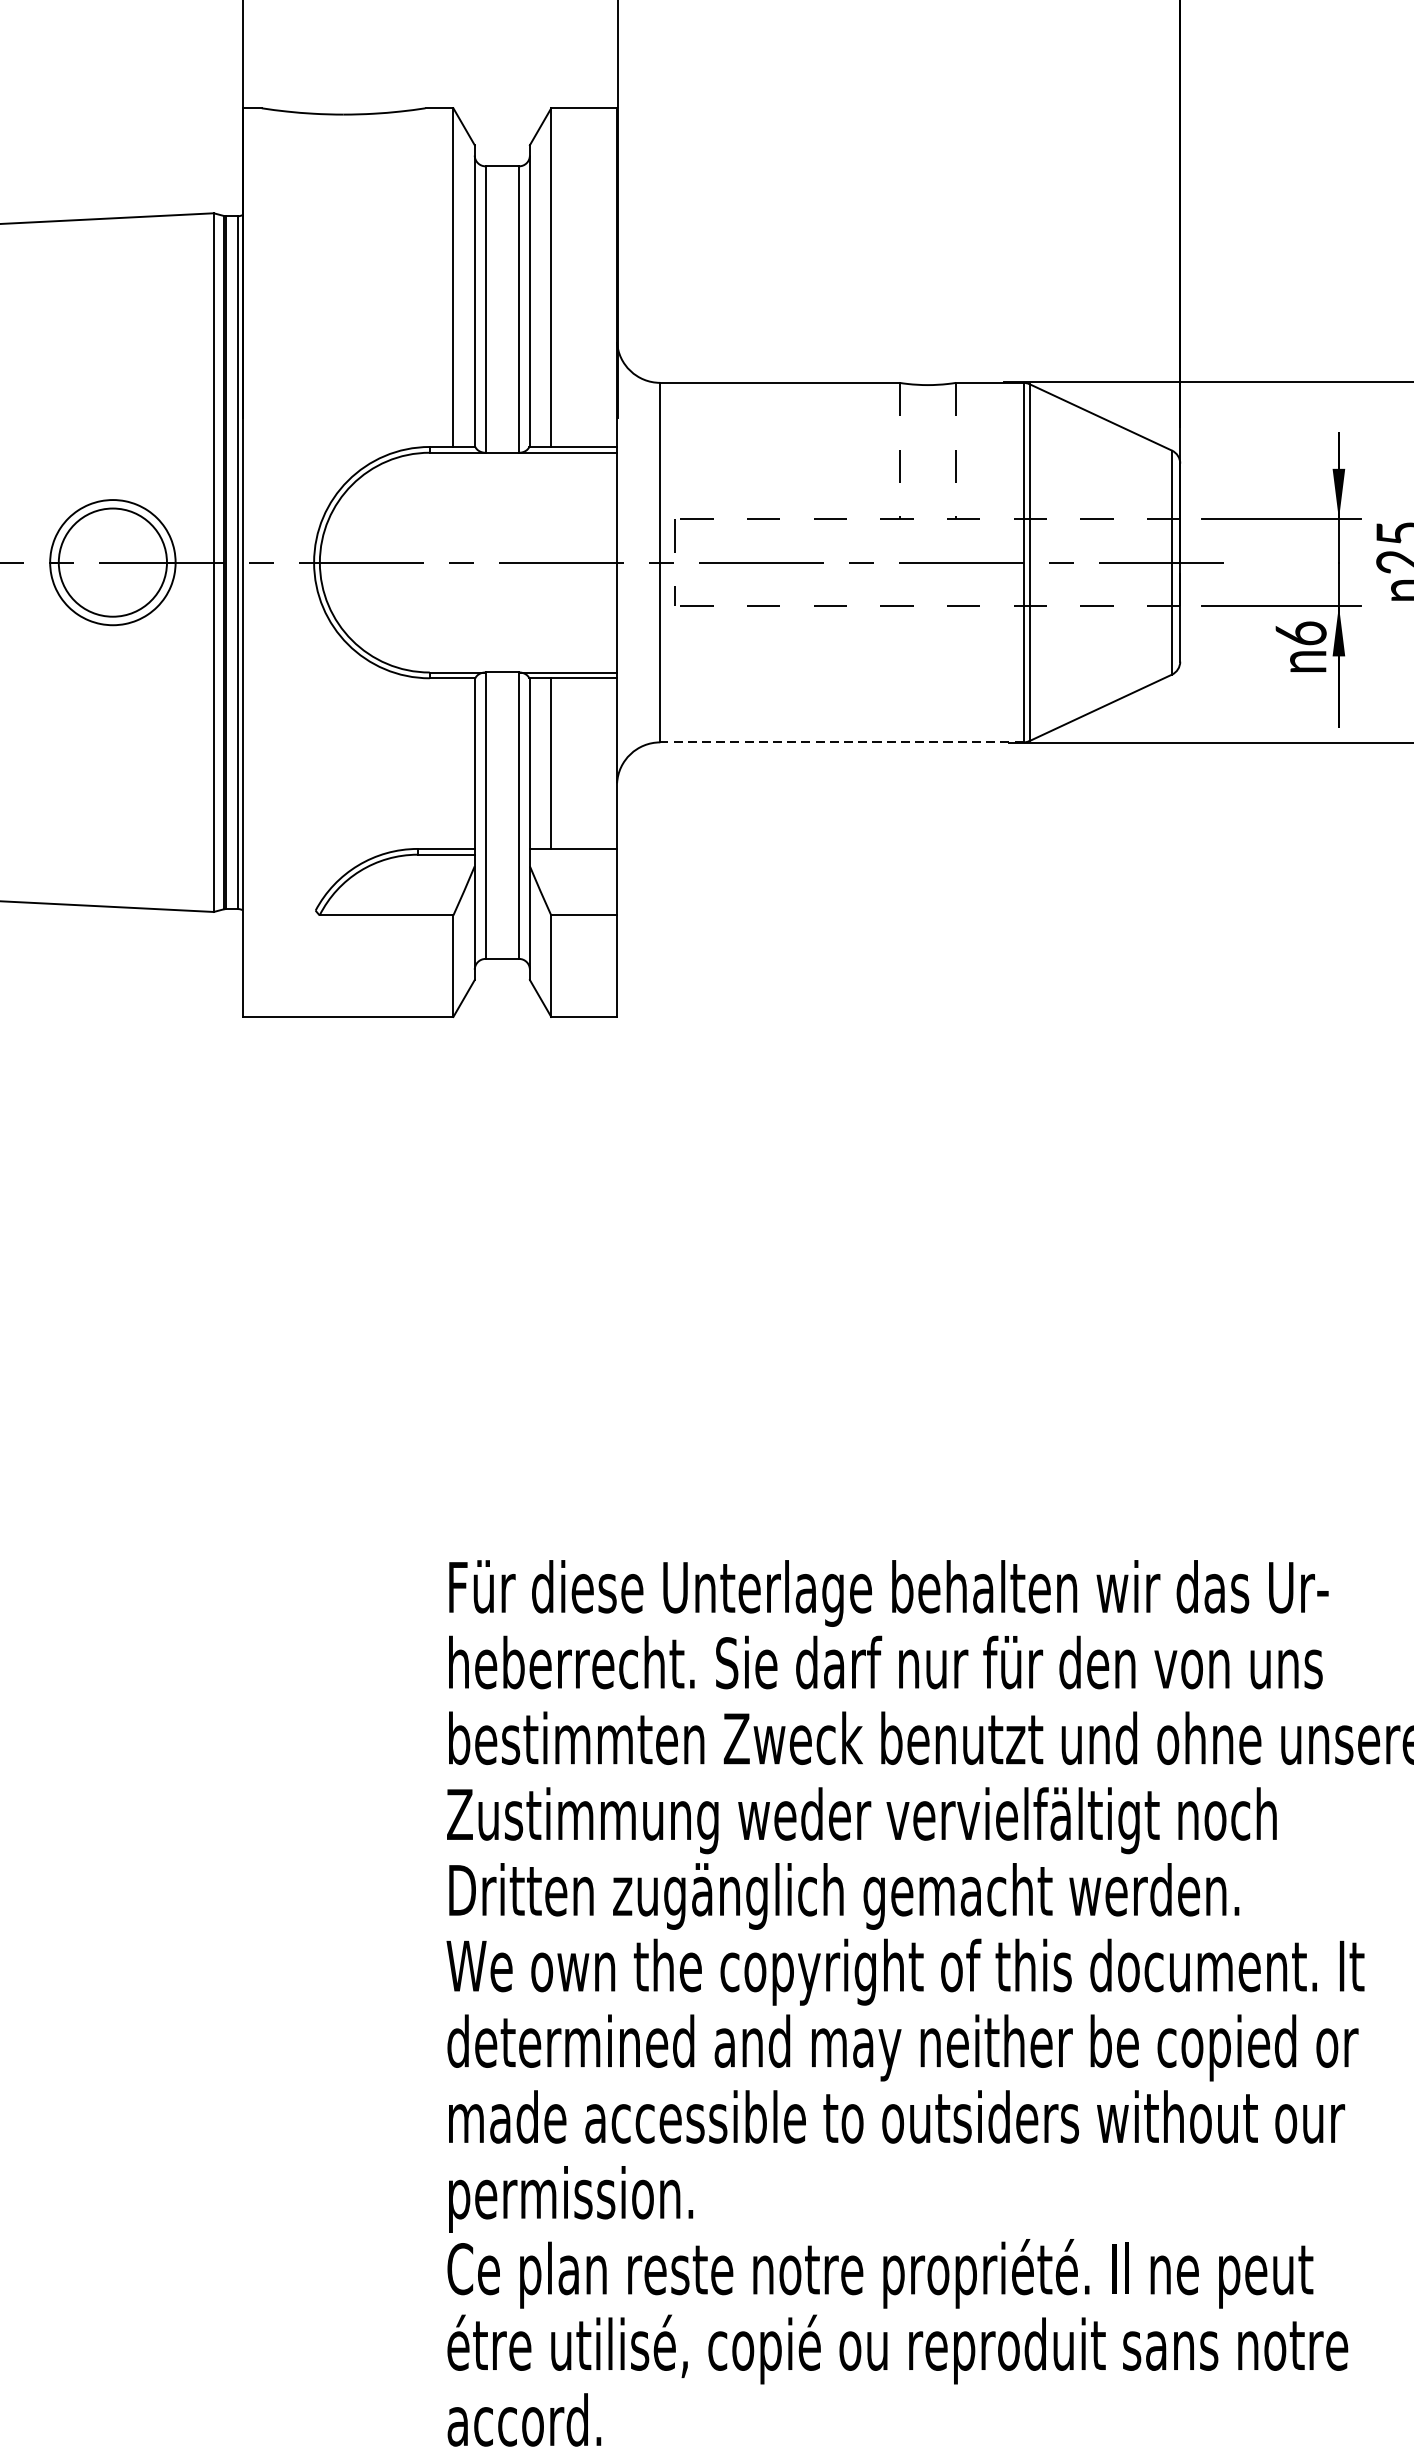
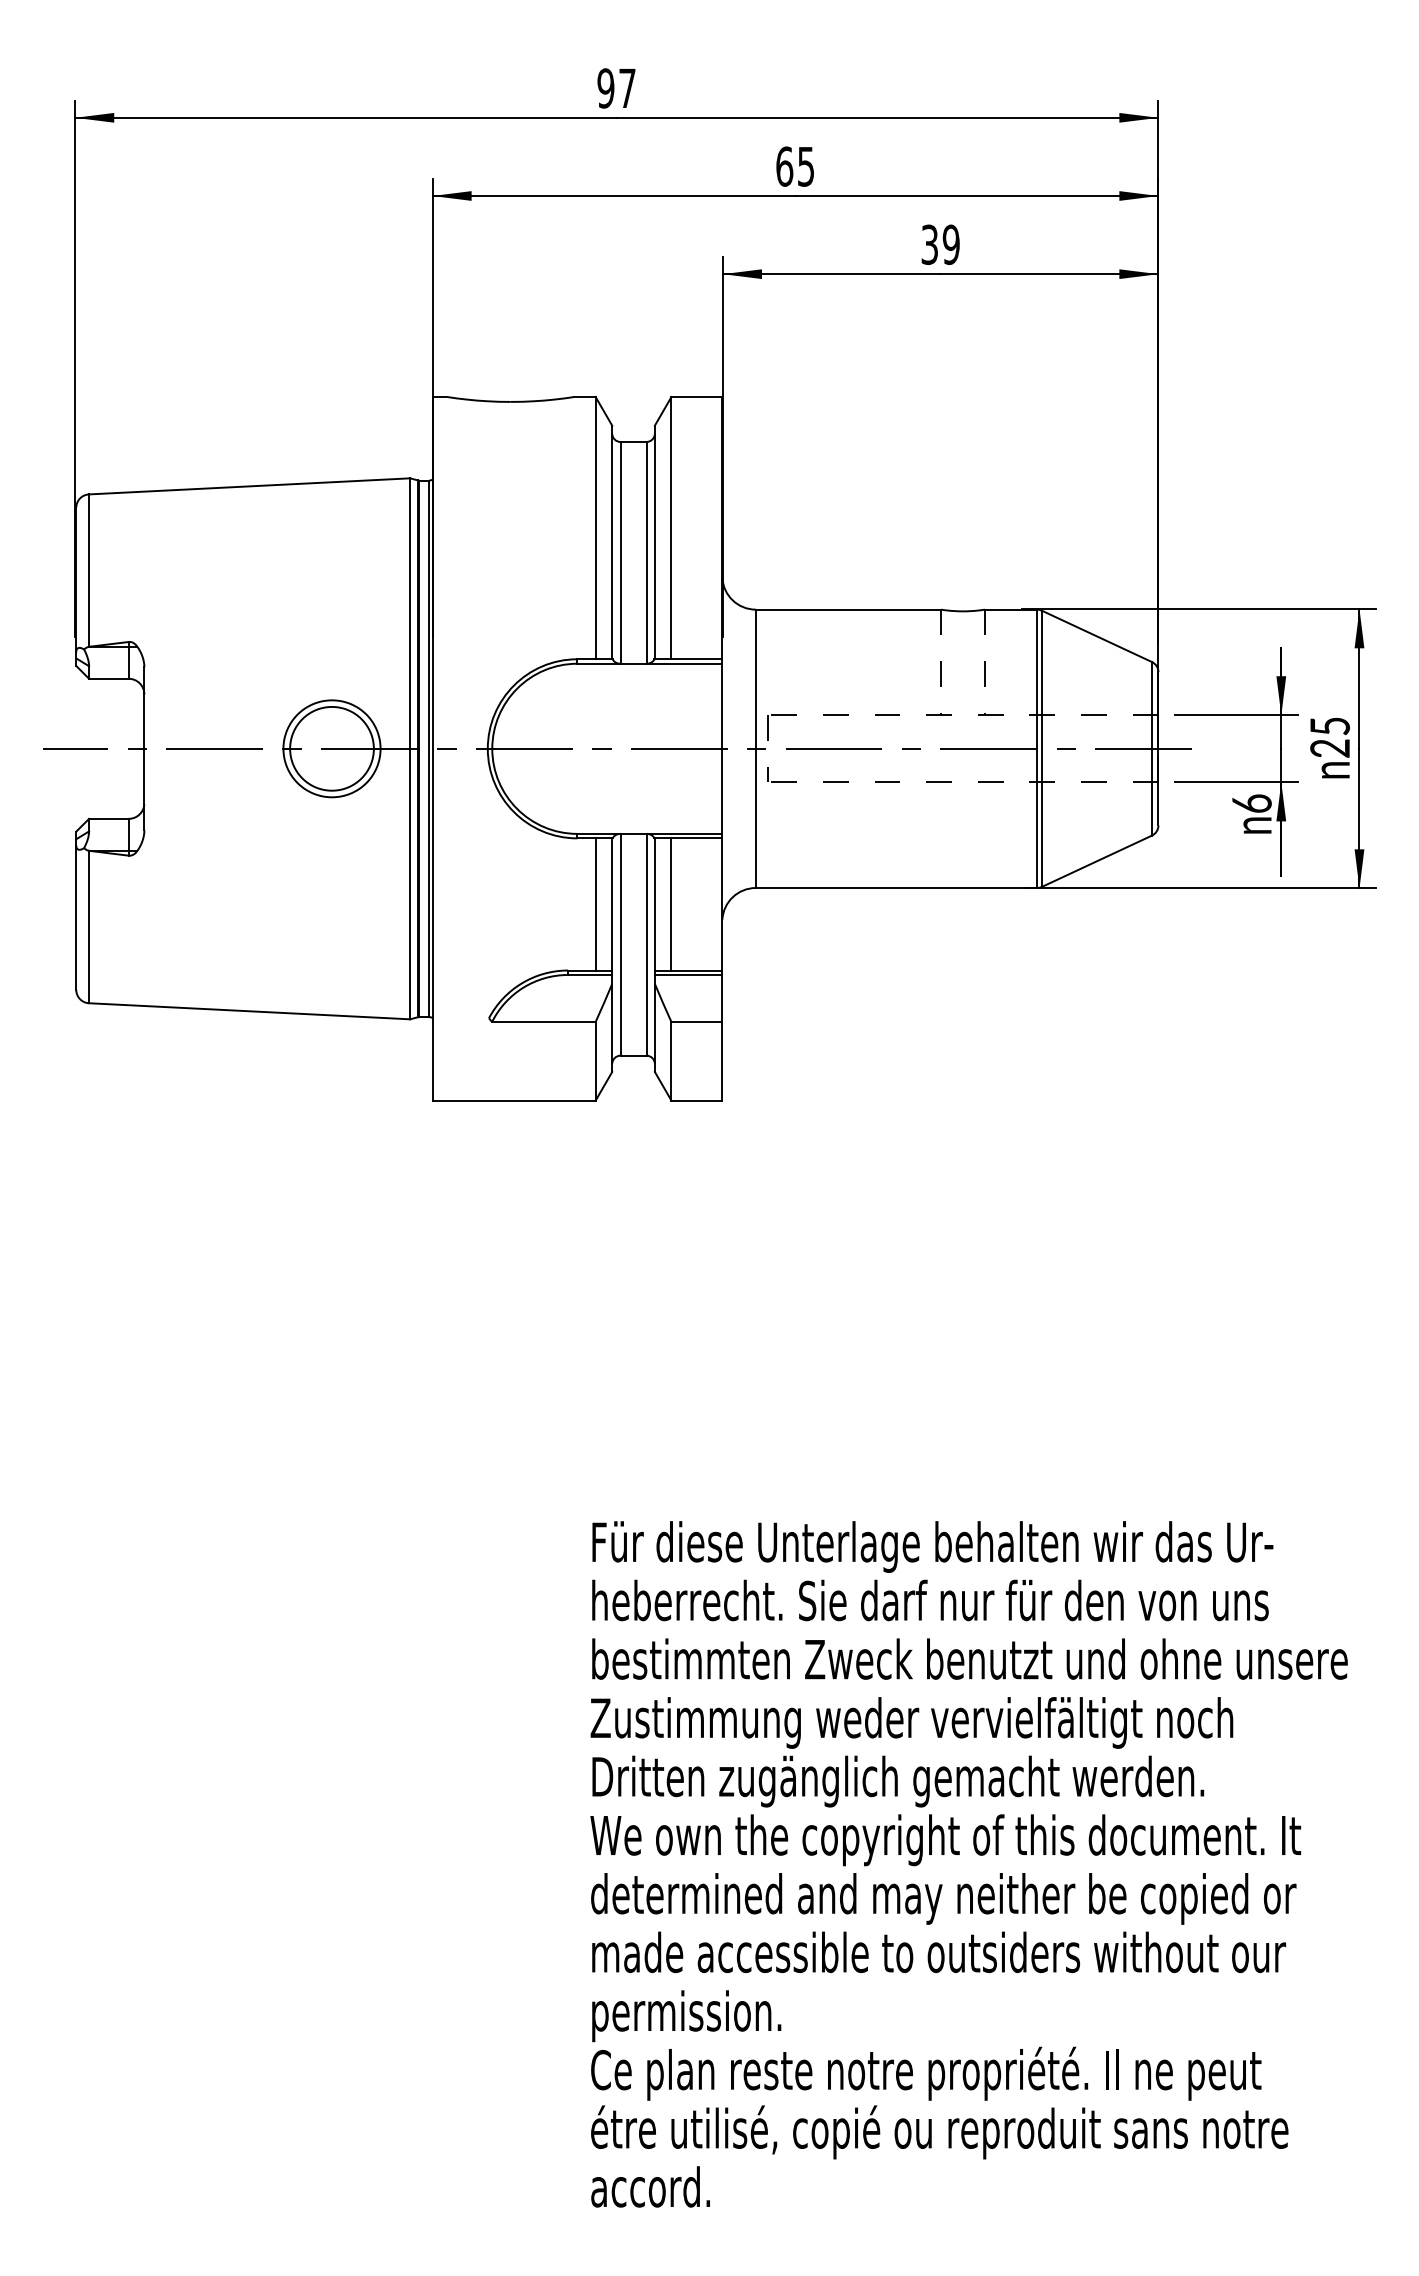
line: (841, 743) -> (896, 888), dashed -> solid
line: (453, 763) -> (595, 904), added
line: (573, 854) -> (688, 974), added

